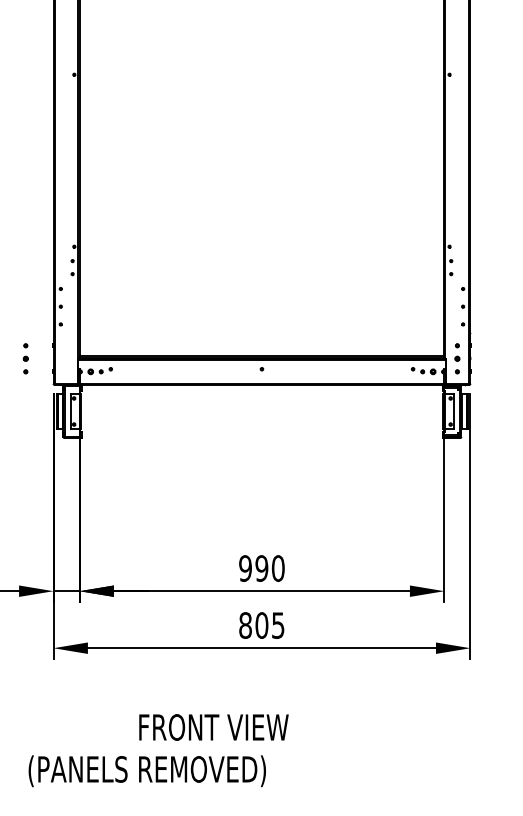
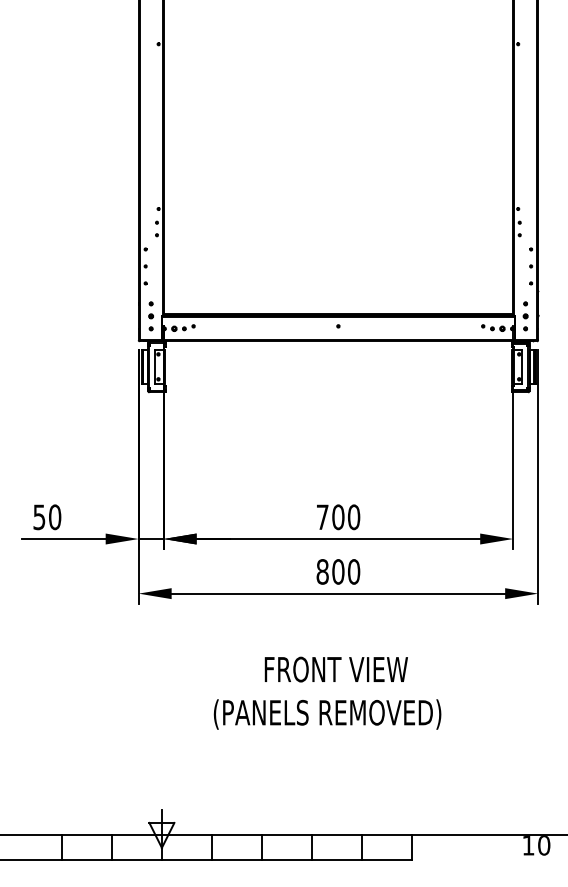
part: (25, 358) -> (150, 316), moved
text: (253, 568) -> (330, 517), 990 -> 700
text: (278, 625) -> (354, 571), 805 -> 800
text: (213, 727) -> (335, 669), moved
text: (147, 771) -> (327, 714), moved

